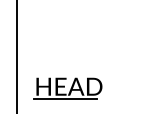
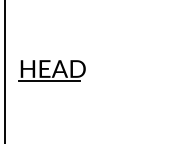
part: (67, 88) -> (51, 70), moved

